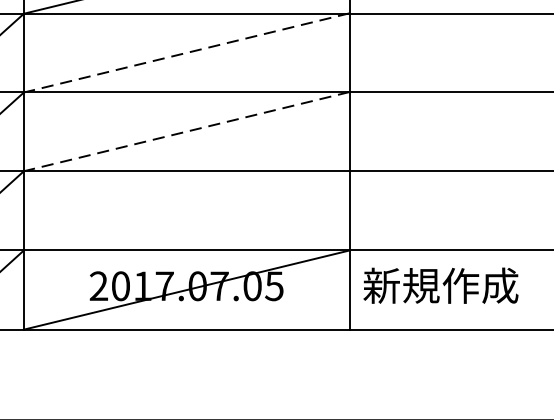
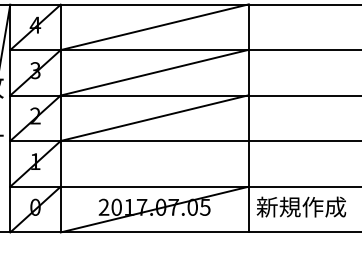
line: (186, 52) -> (154, 72), dashed -> solid
line: (186, 132) -> (154, 118), dashed -> solid

